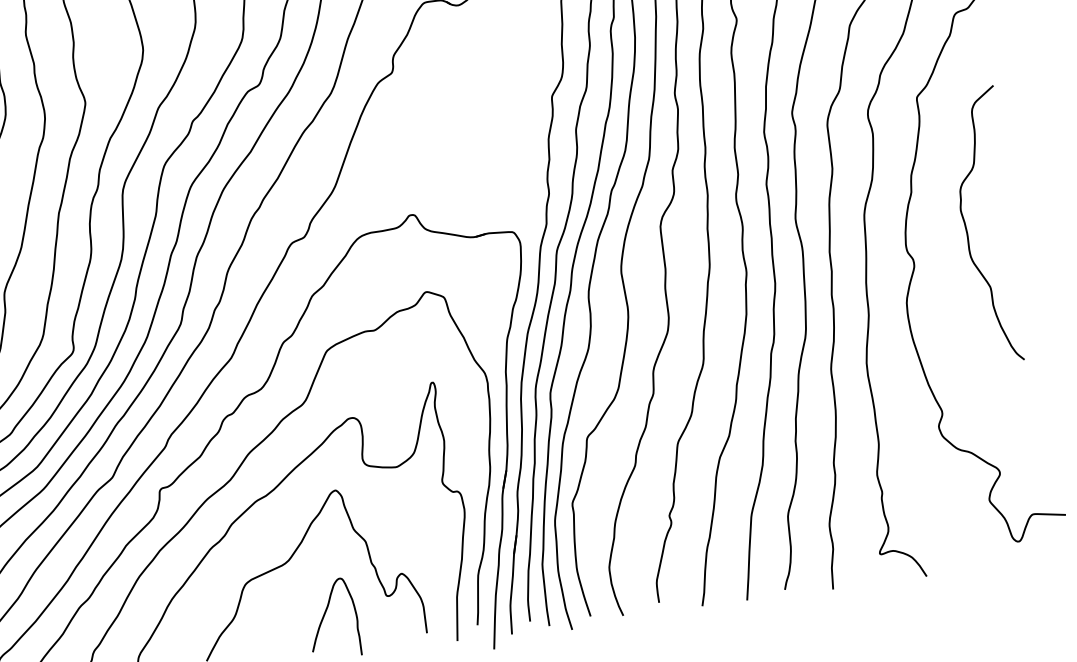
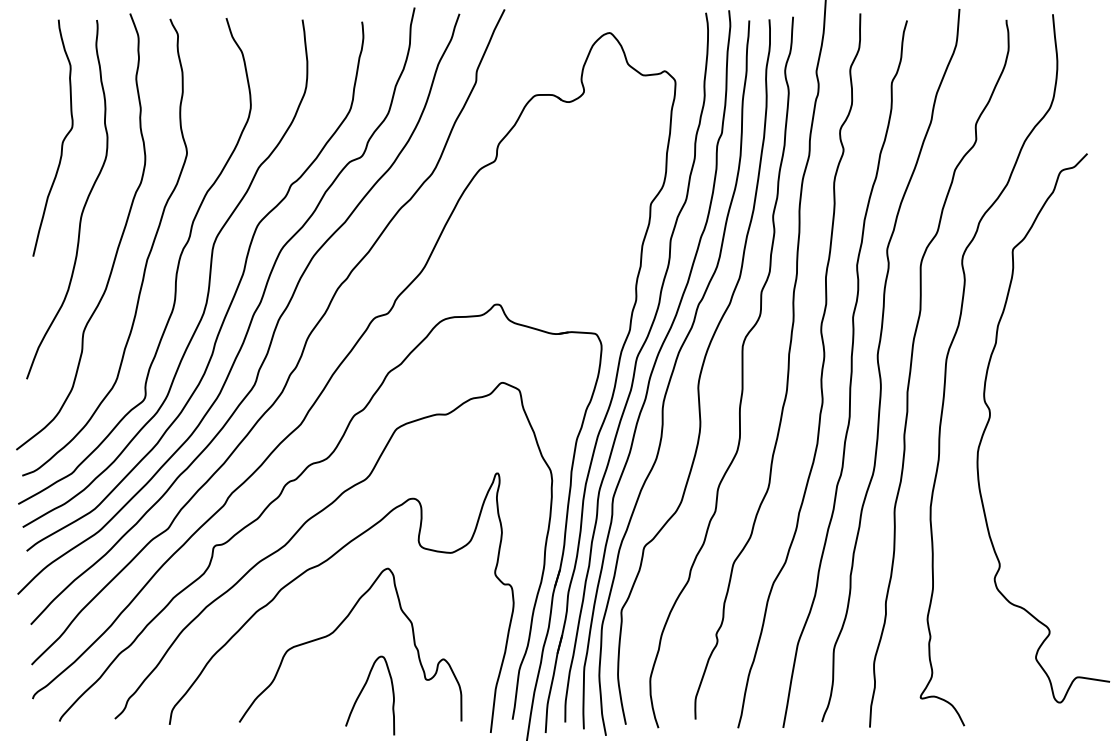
curve: (968, 231) -> (1047, 388), removed

